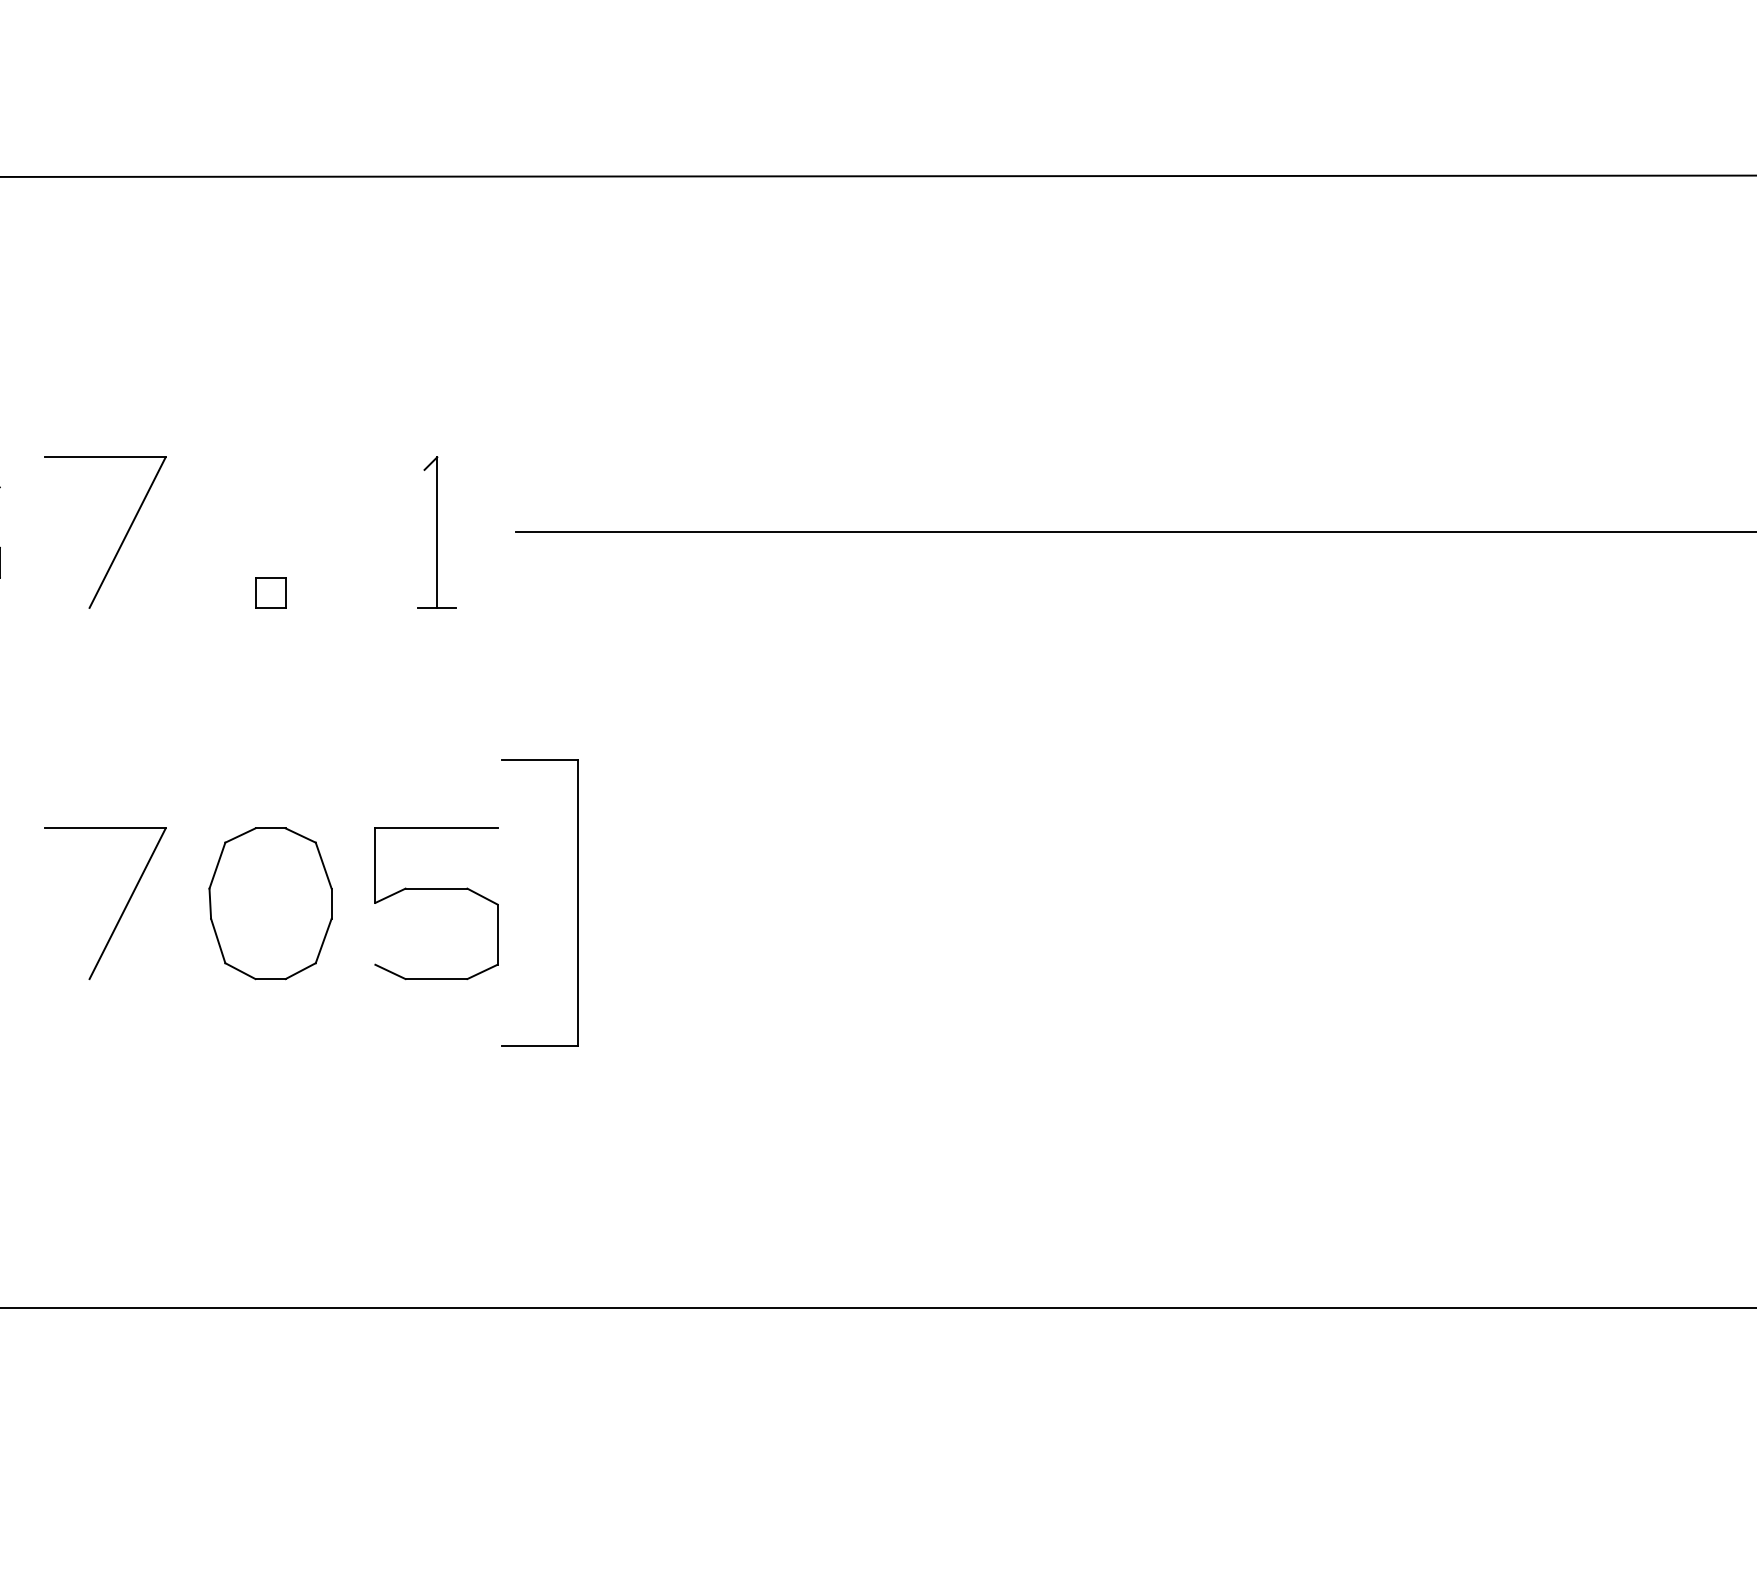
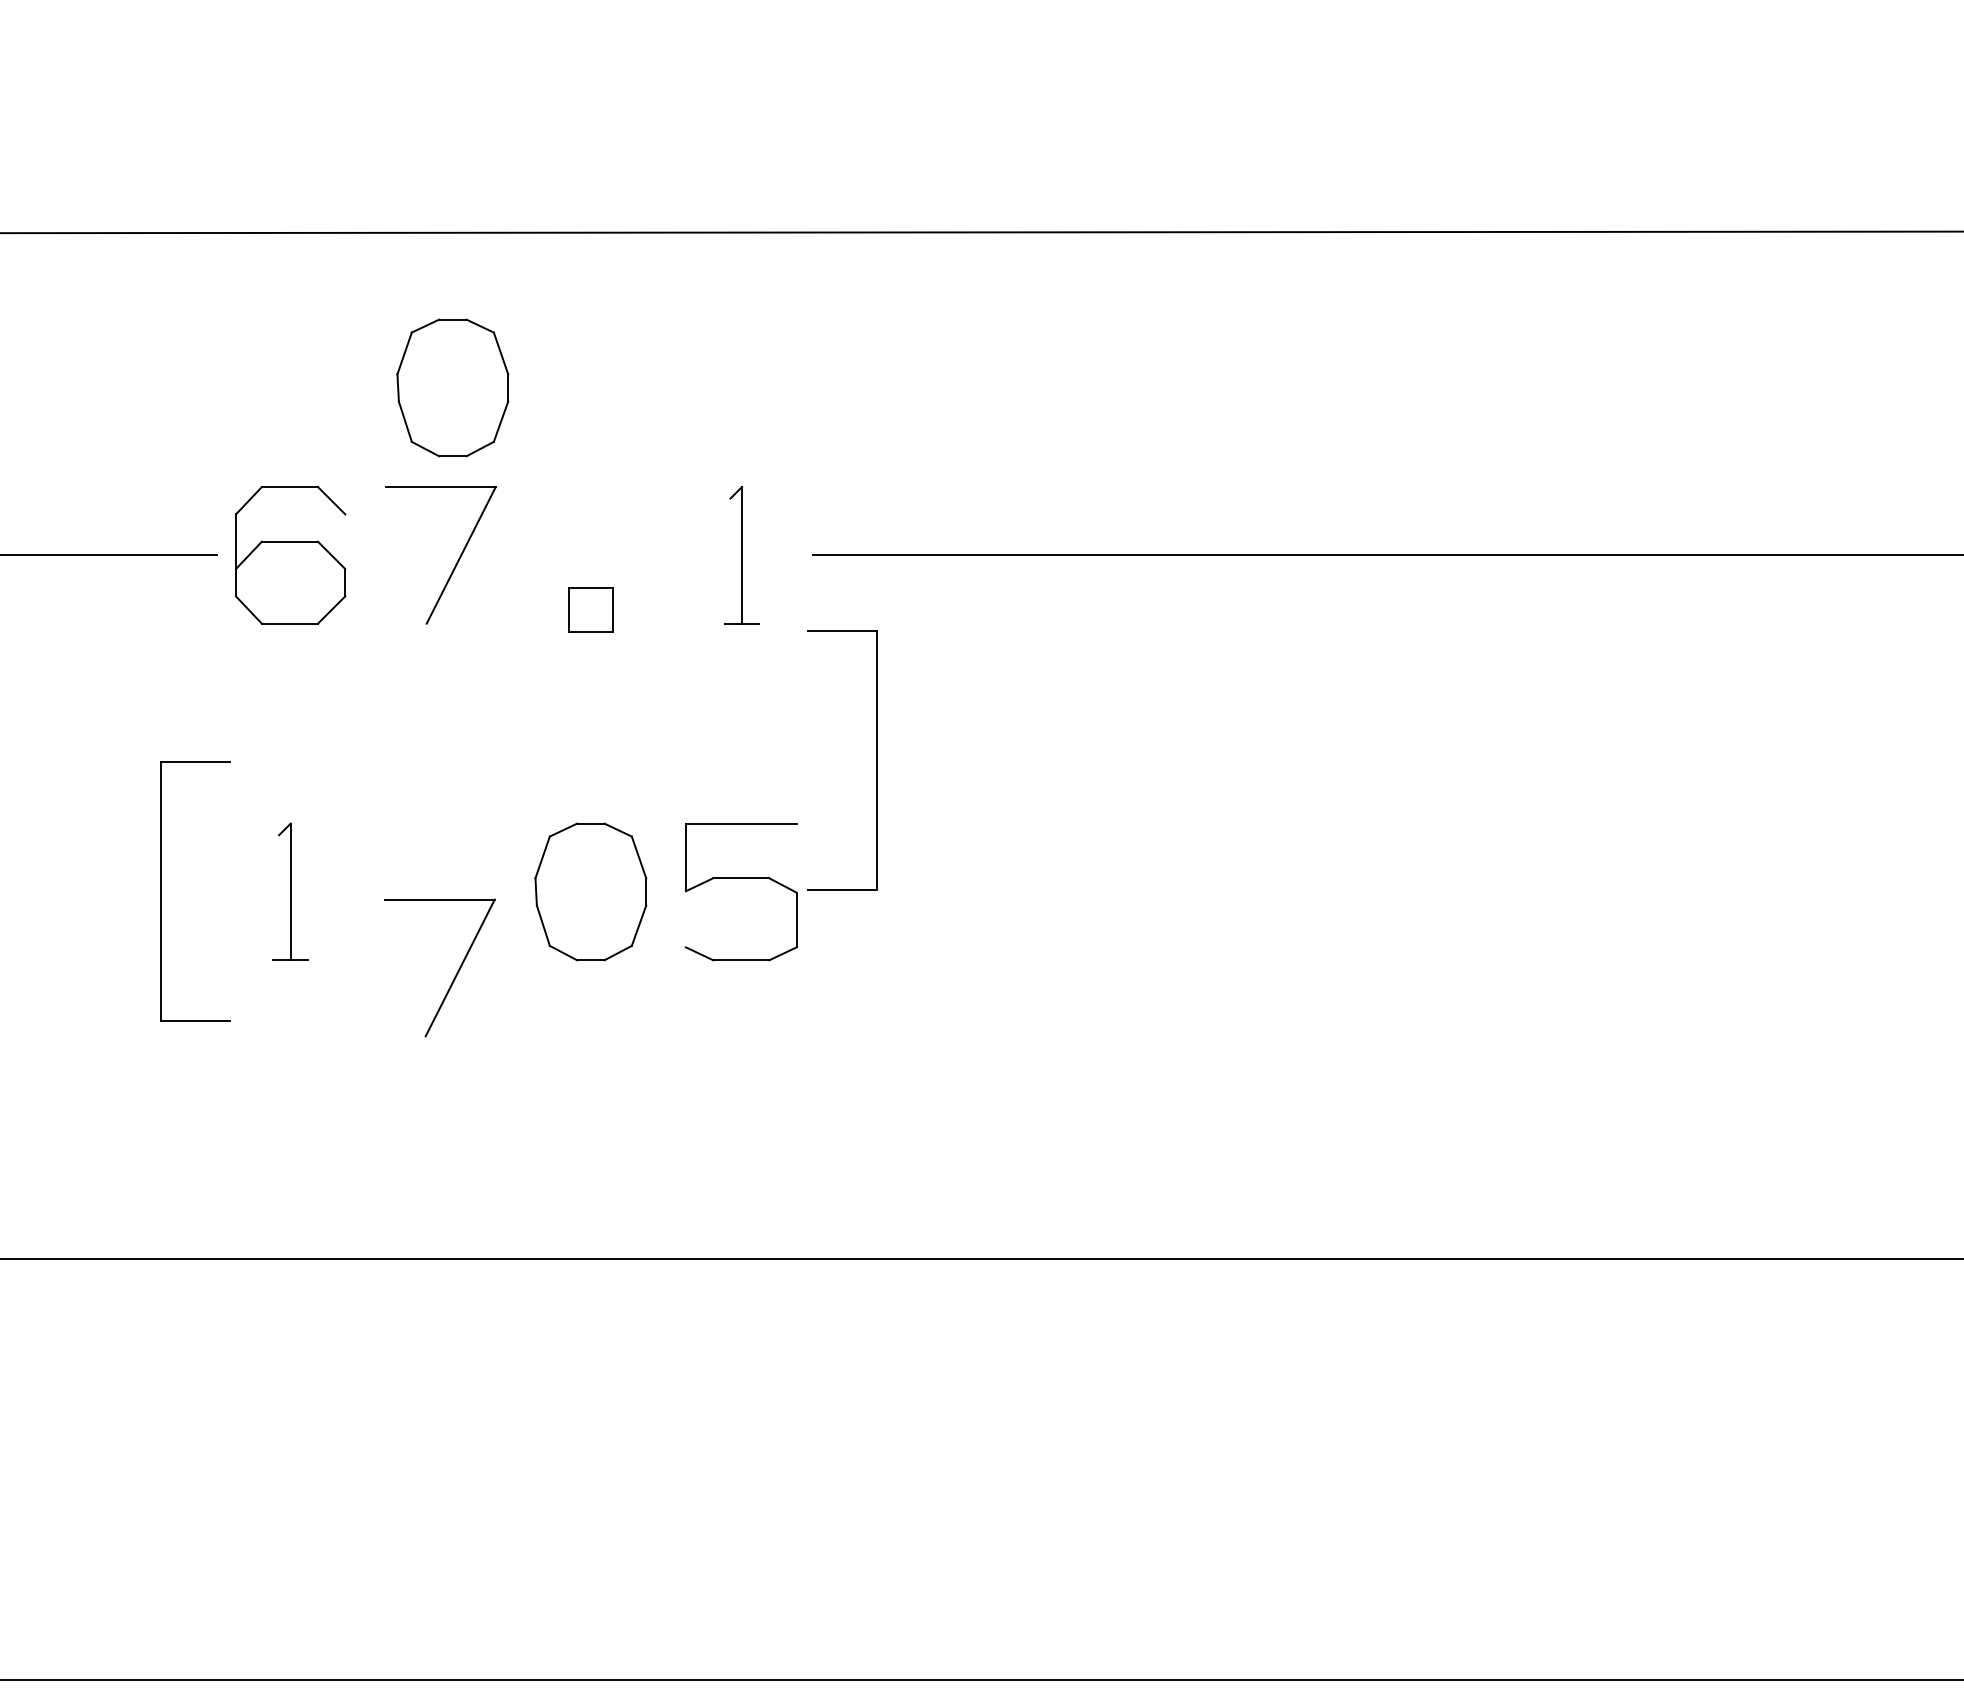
part: (118, 347) -> (452, 387), added
part: (270, 592) -> (590, 609), size x1.6
part: (576, 903) -> (876, 760), moved
part: (122, 910) -> (455, 974), moved

